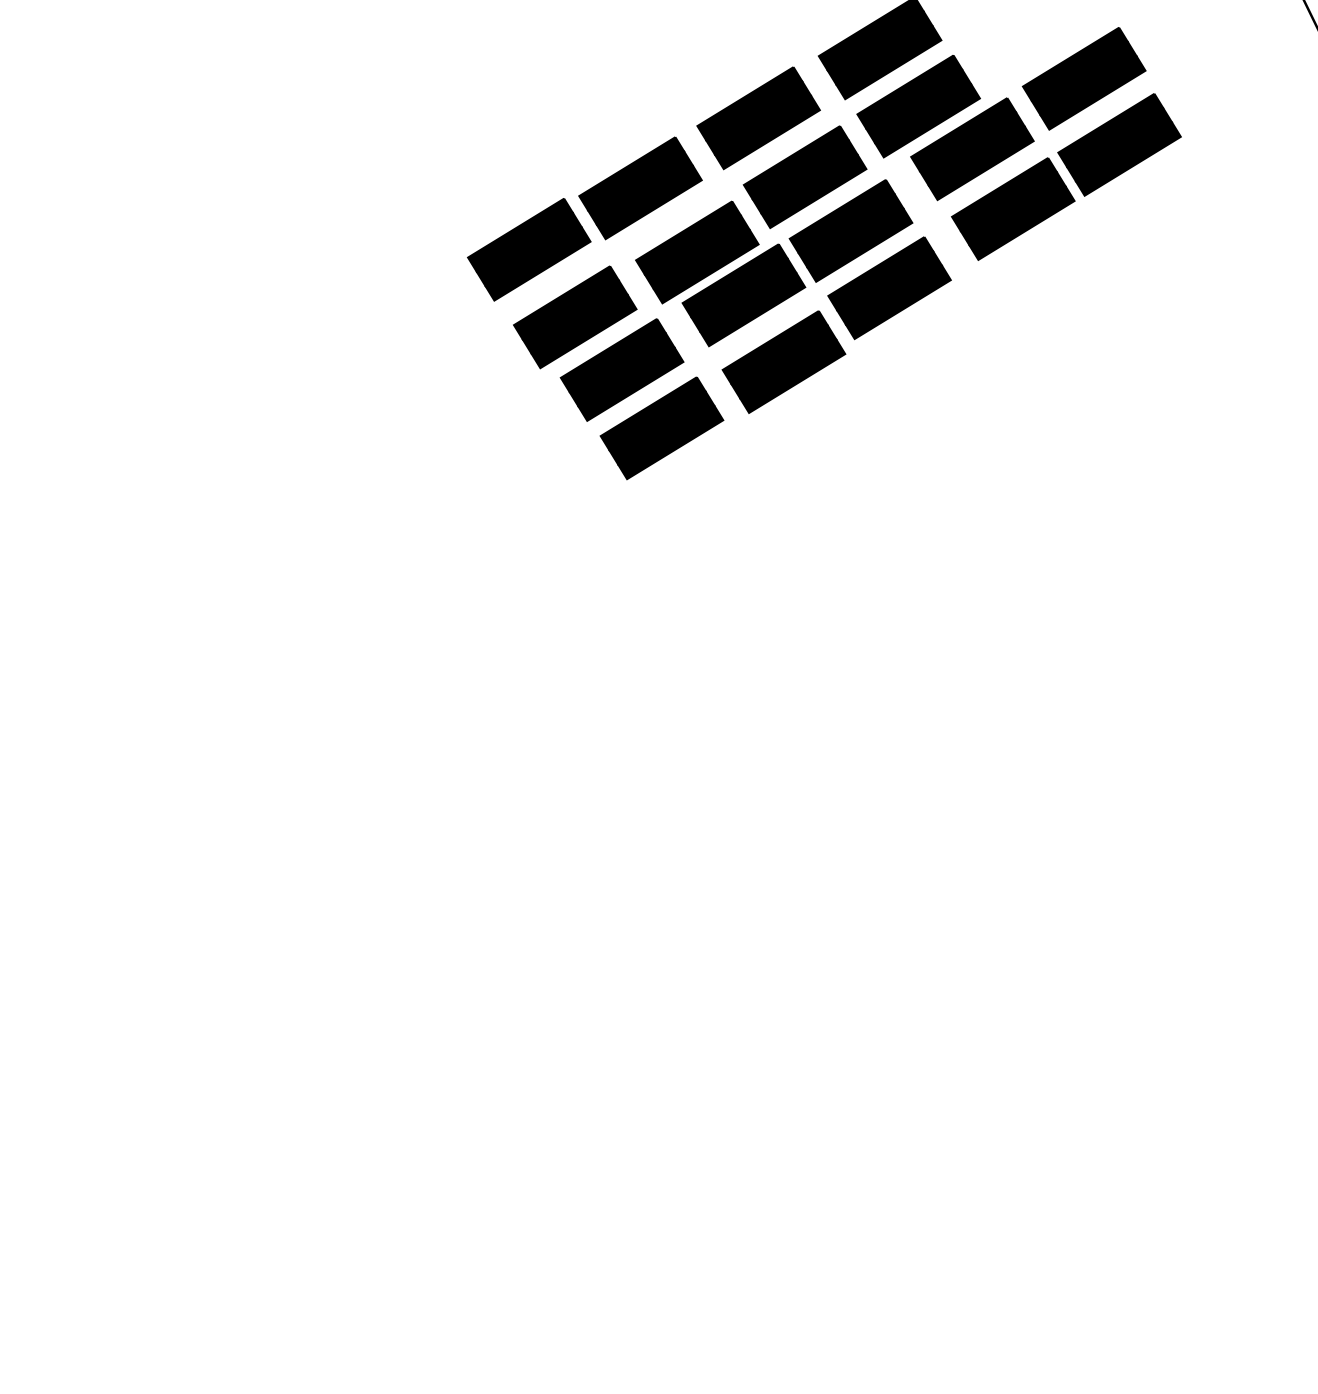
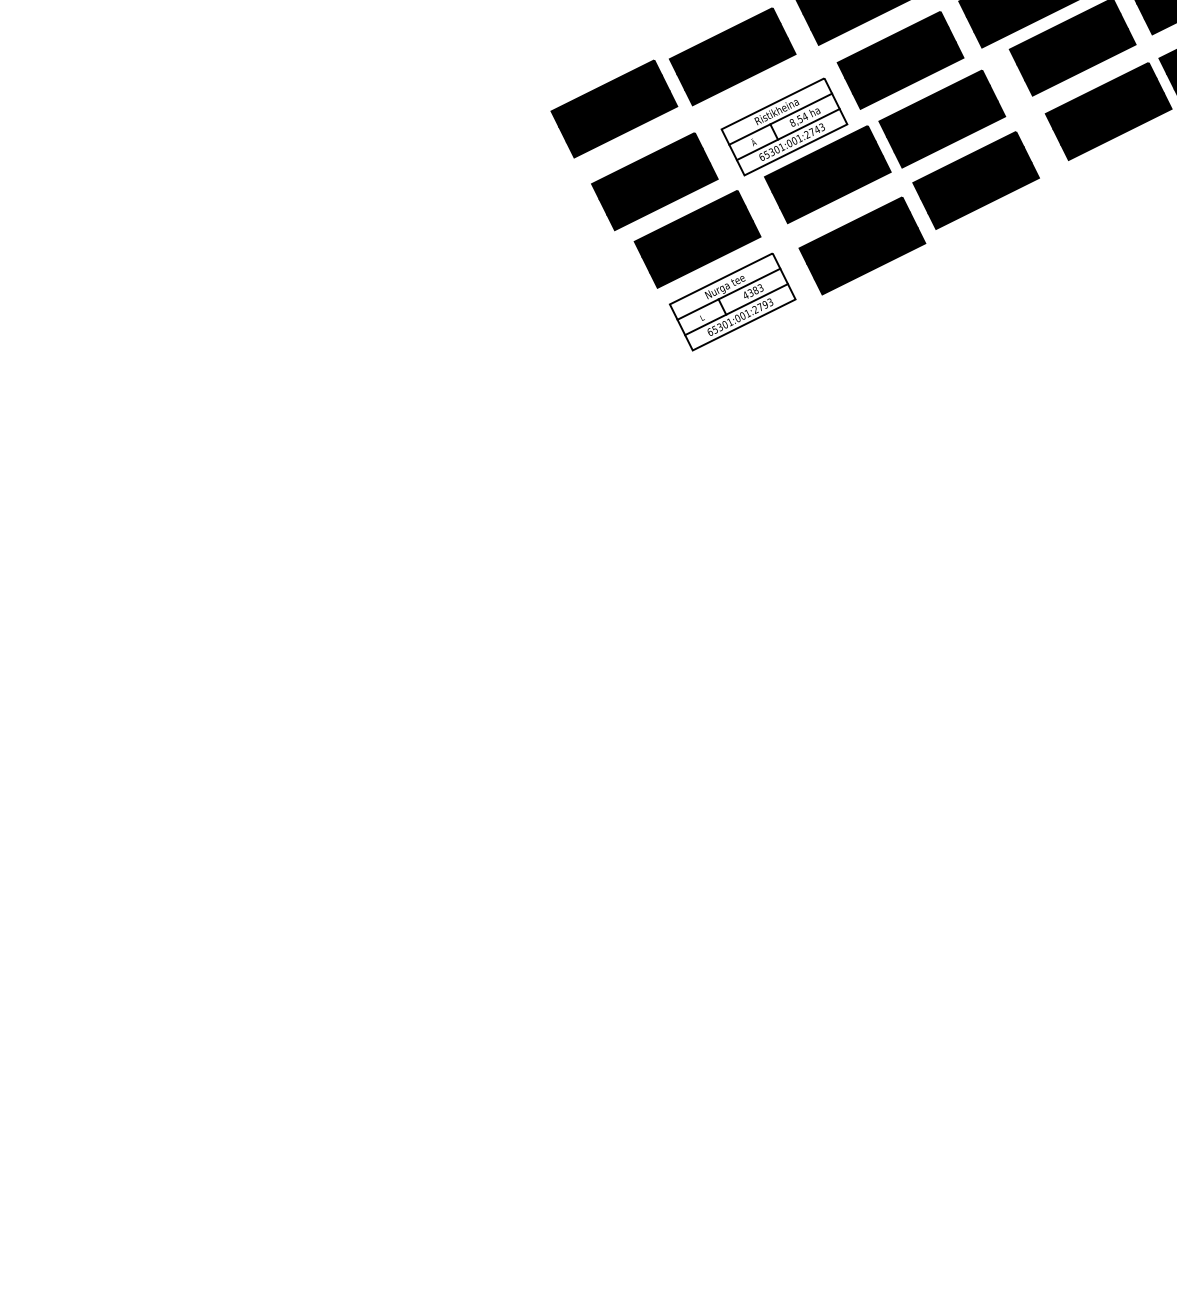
fill: (697, 252) -> (784, 127), removed
fill: (661, 428) -> (732, 302), removed

